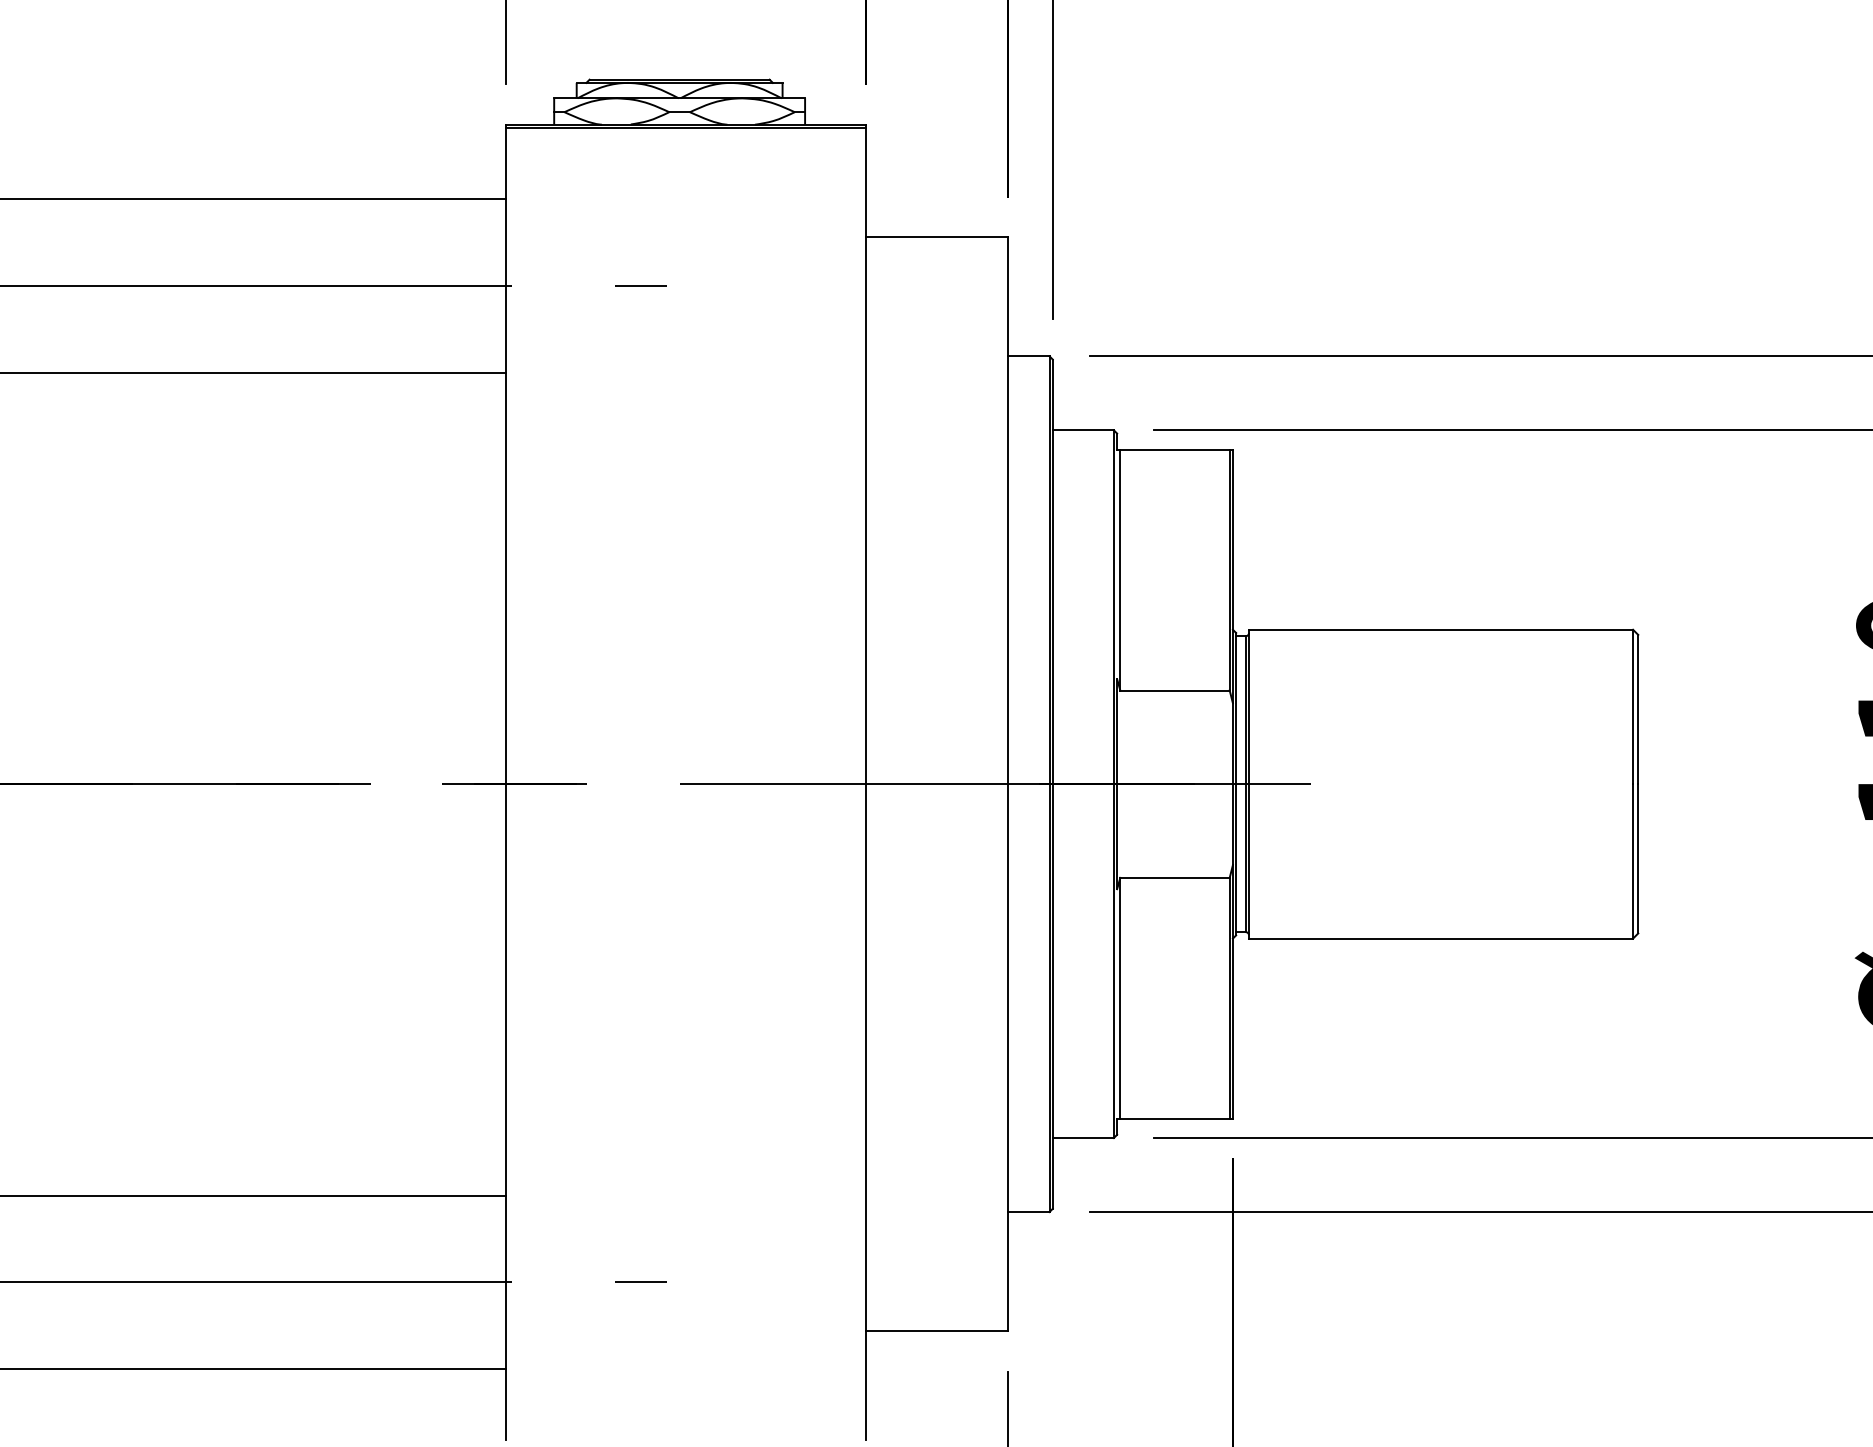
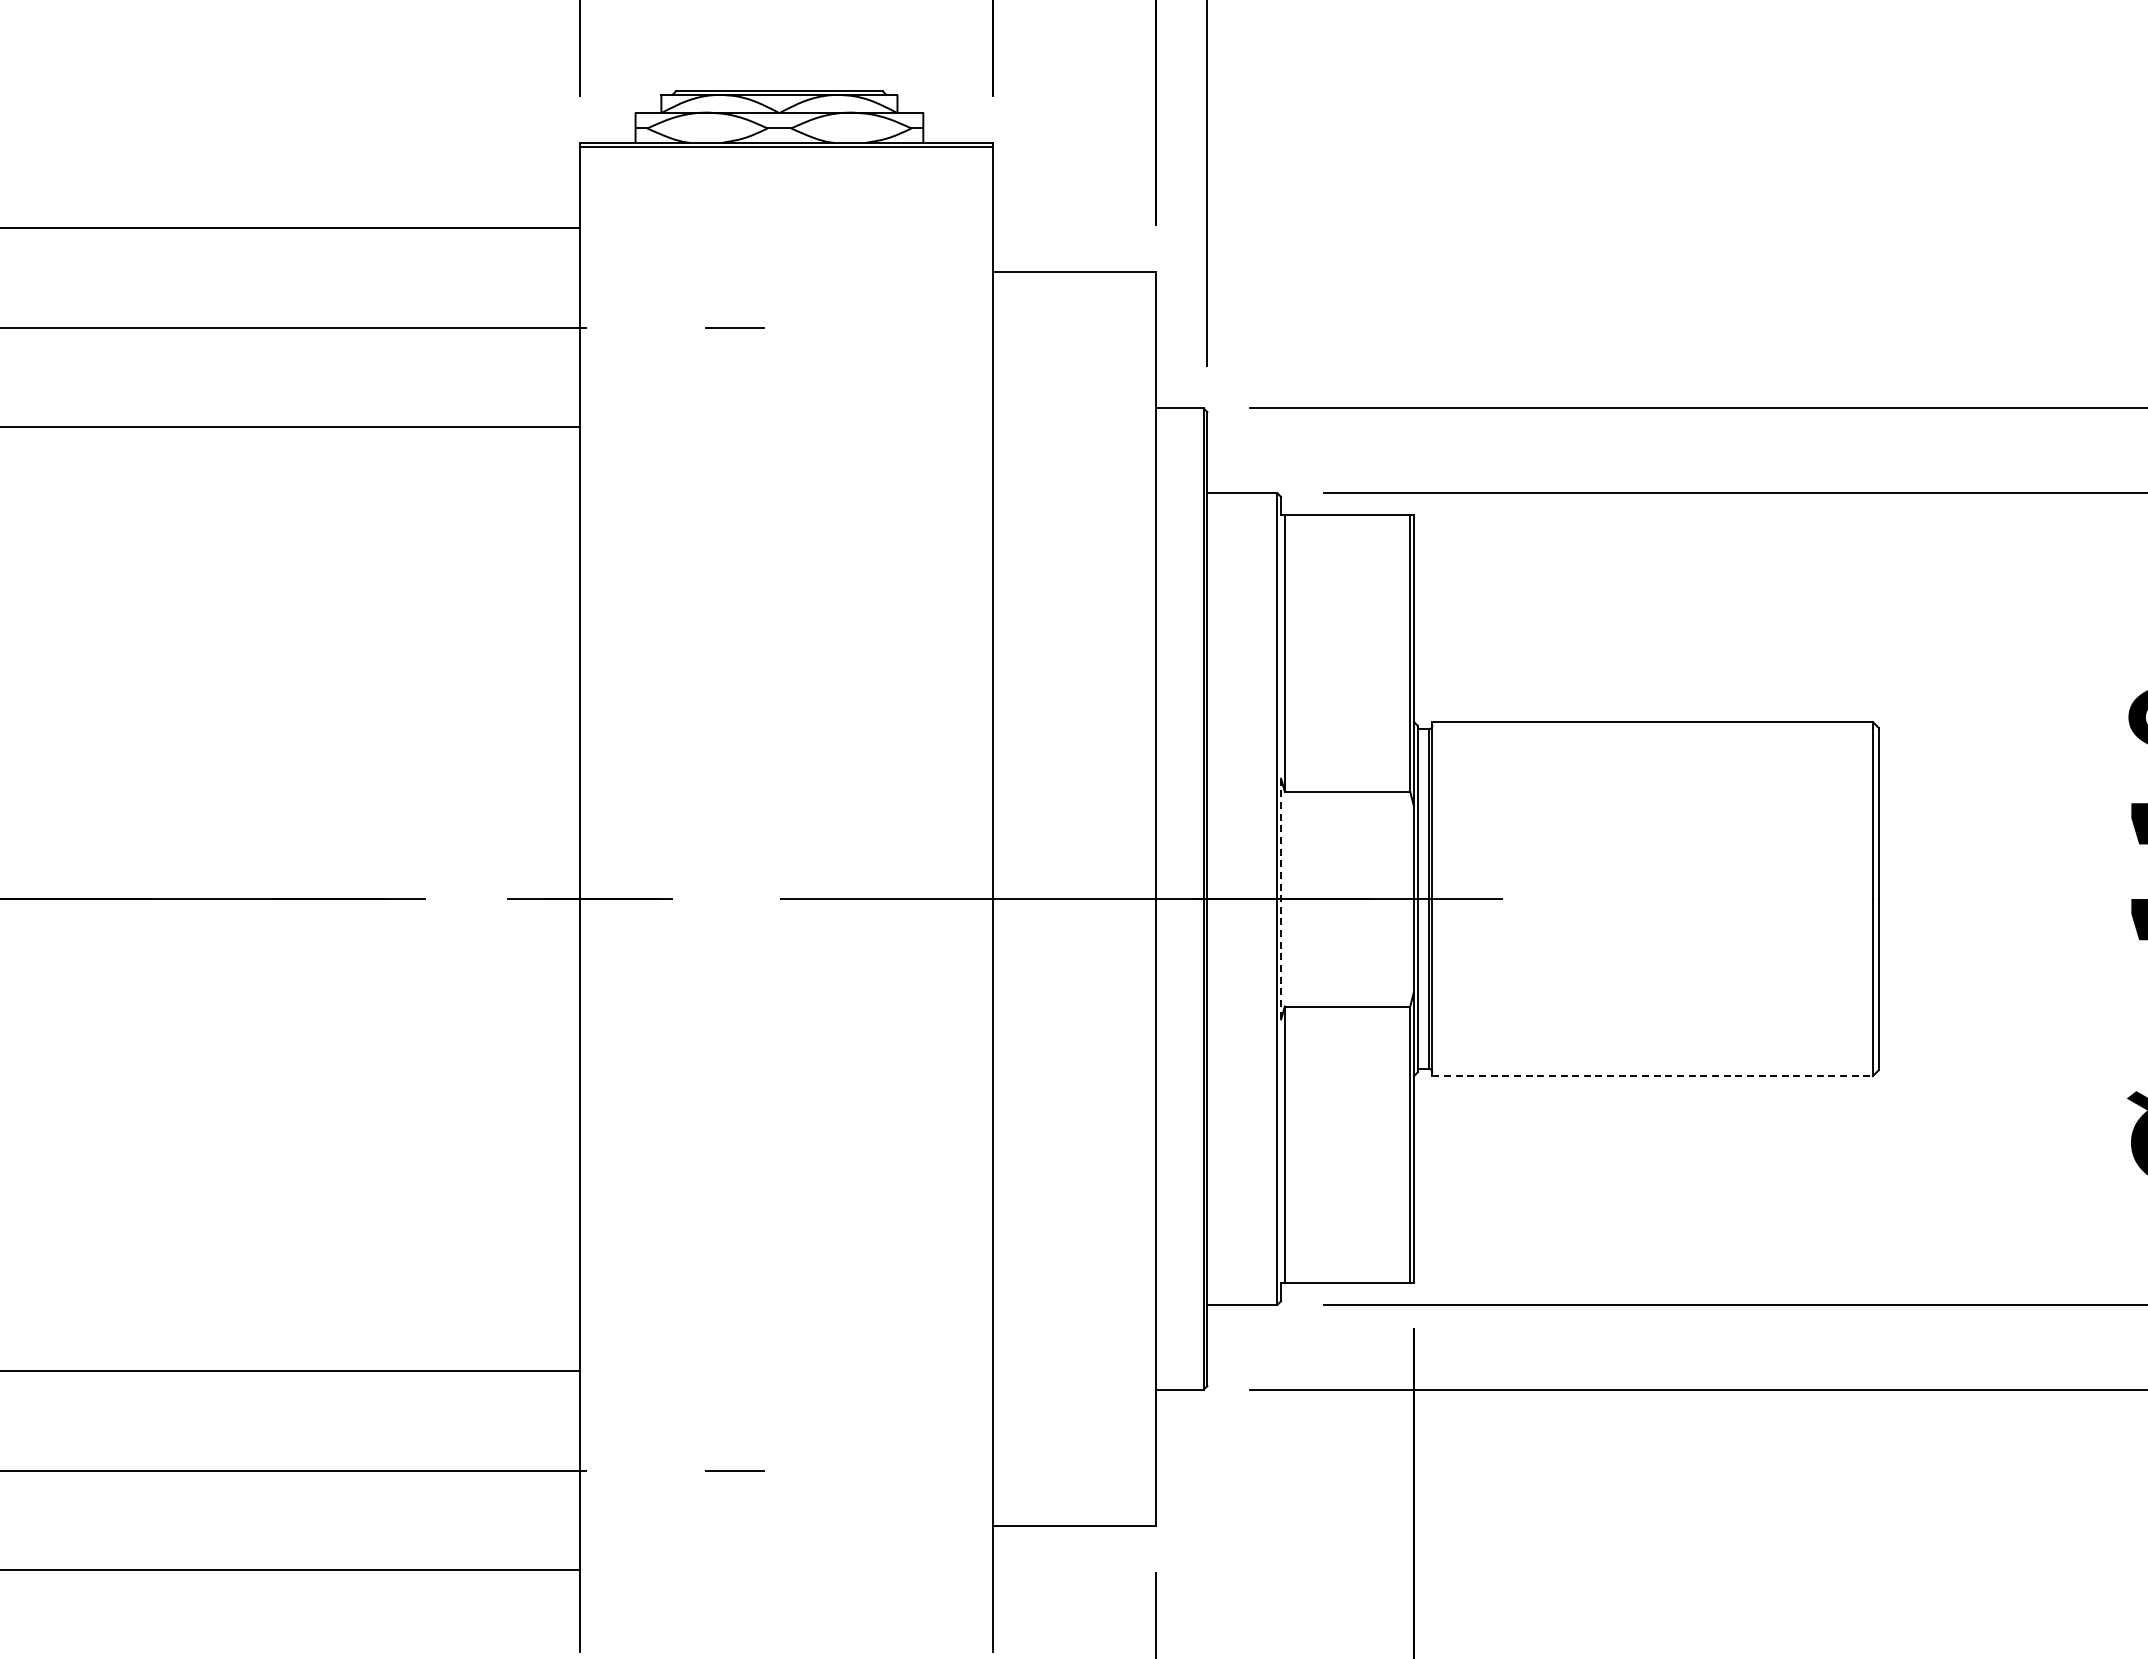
line: (1117, 784) -> (1281, 899), solid -> dashed
line: (1441, 938) -> (1653, 1076), solid -> dashed

